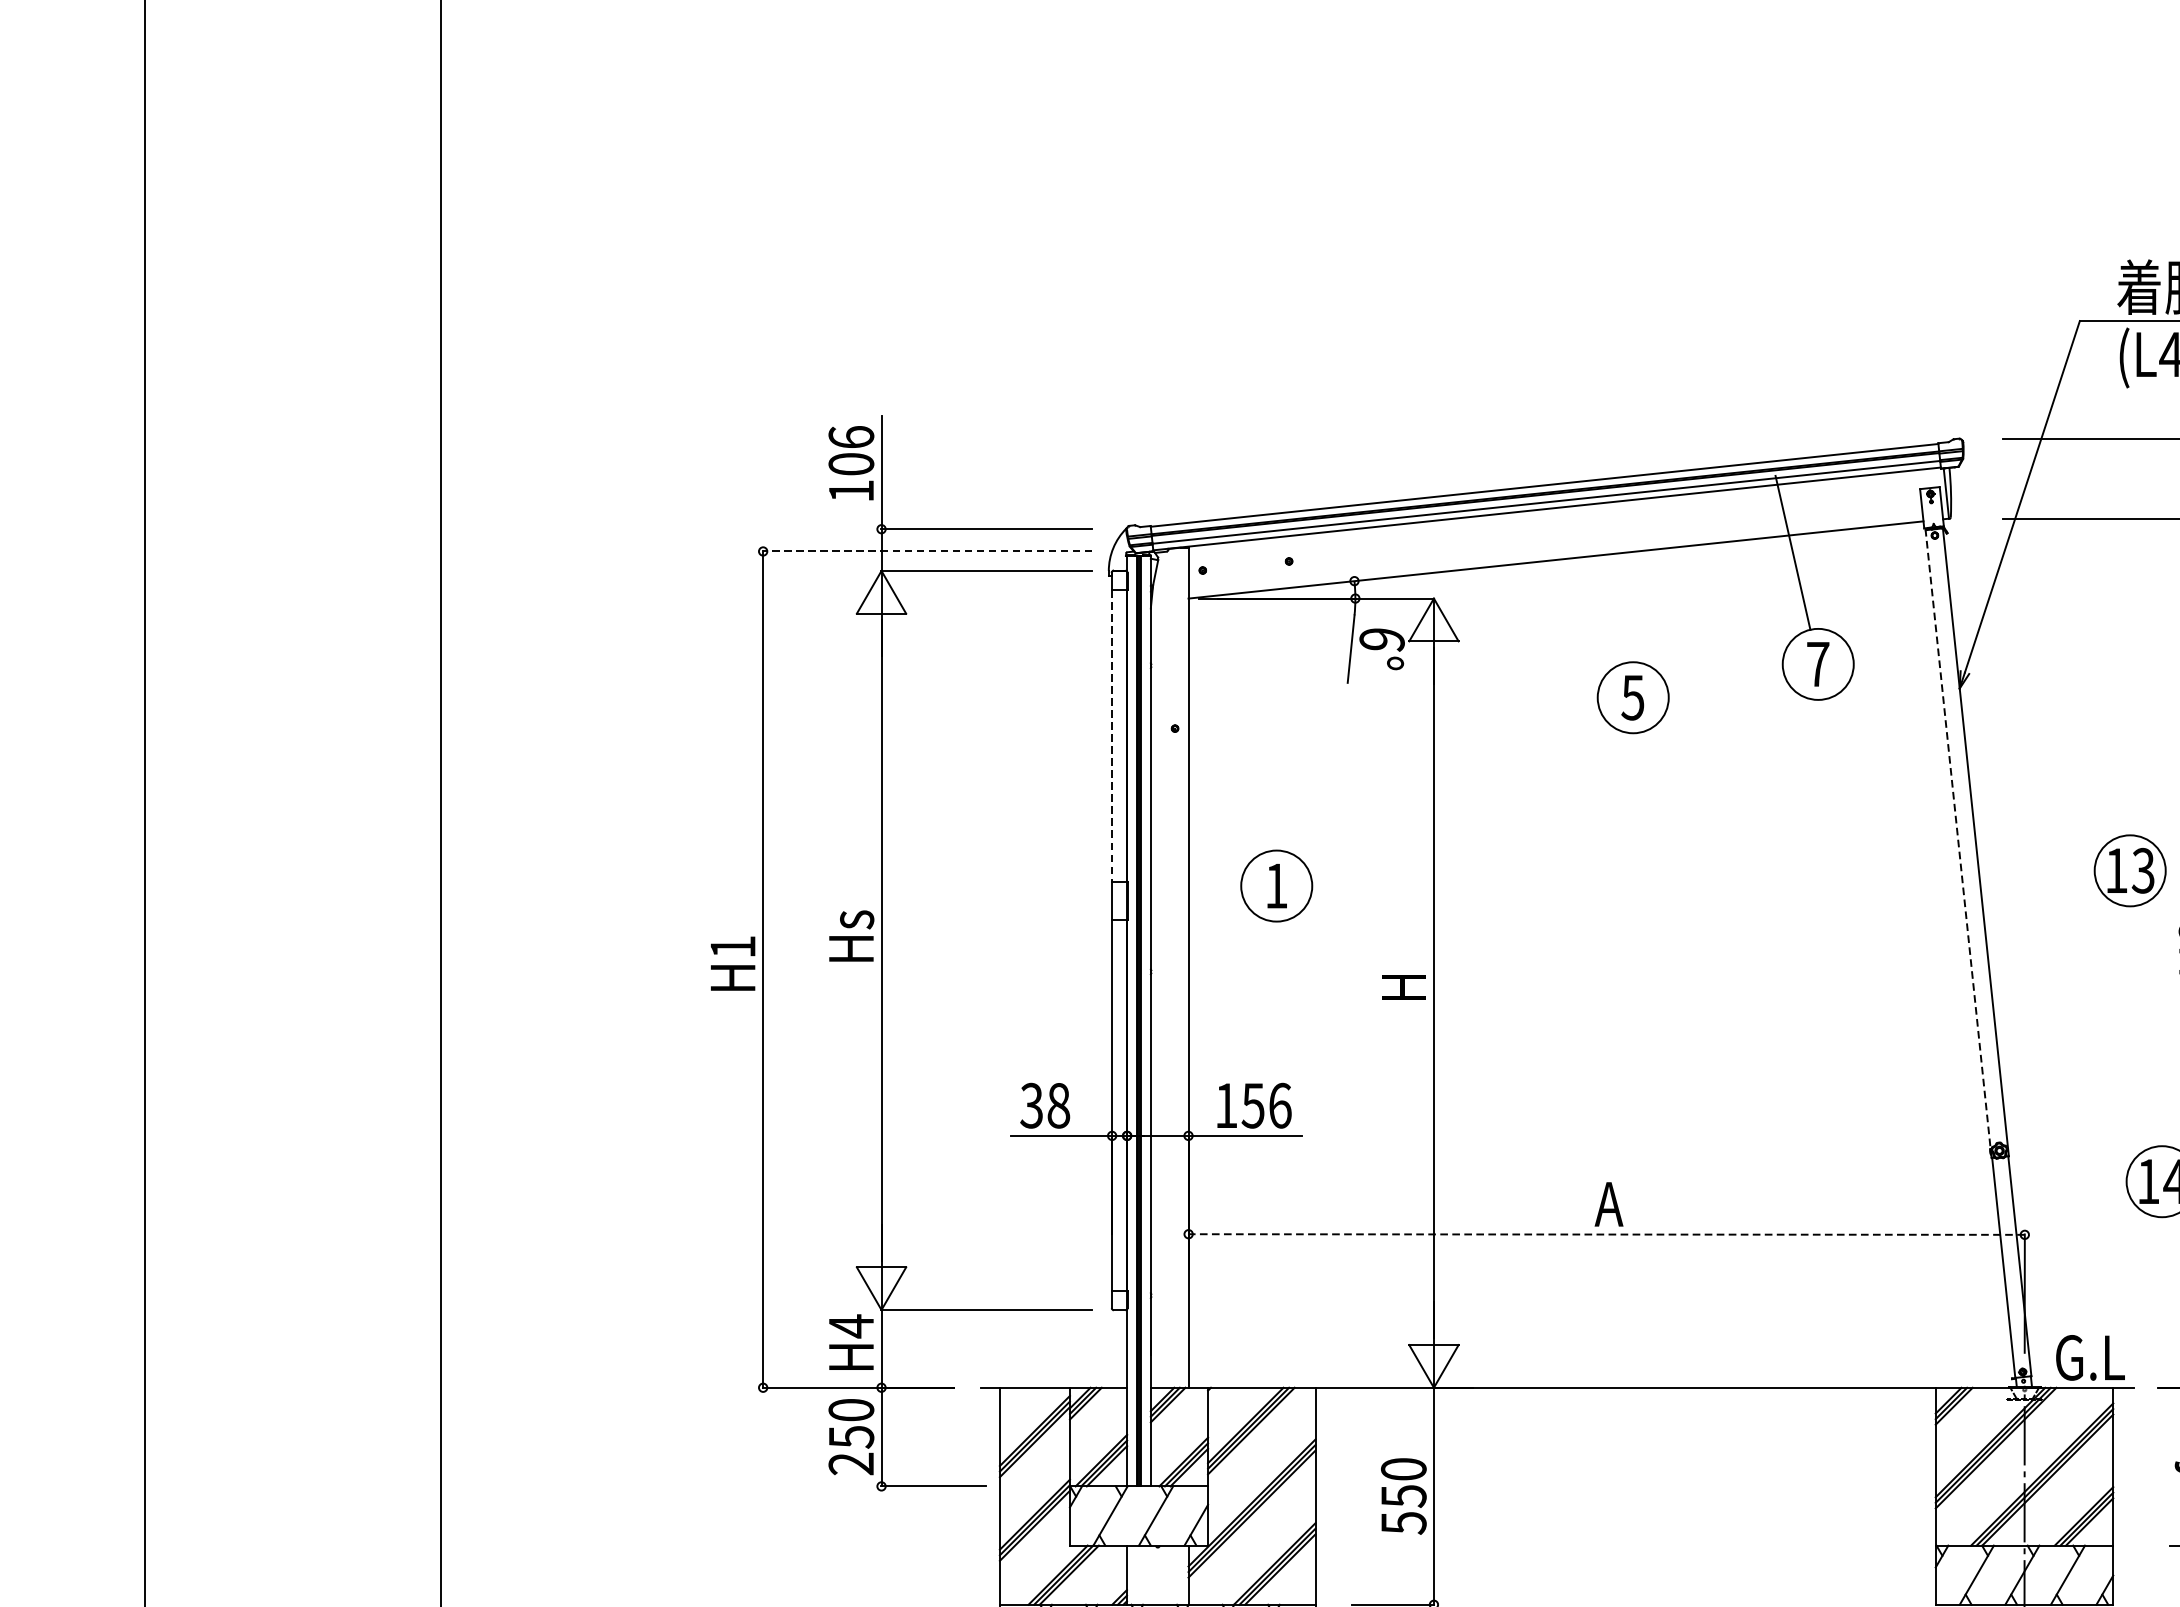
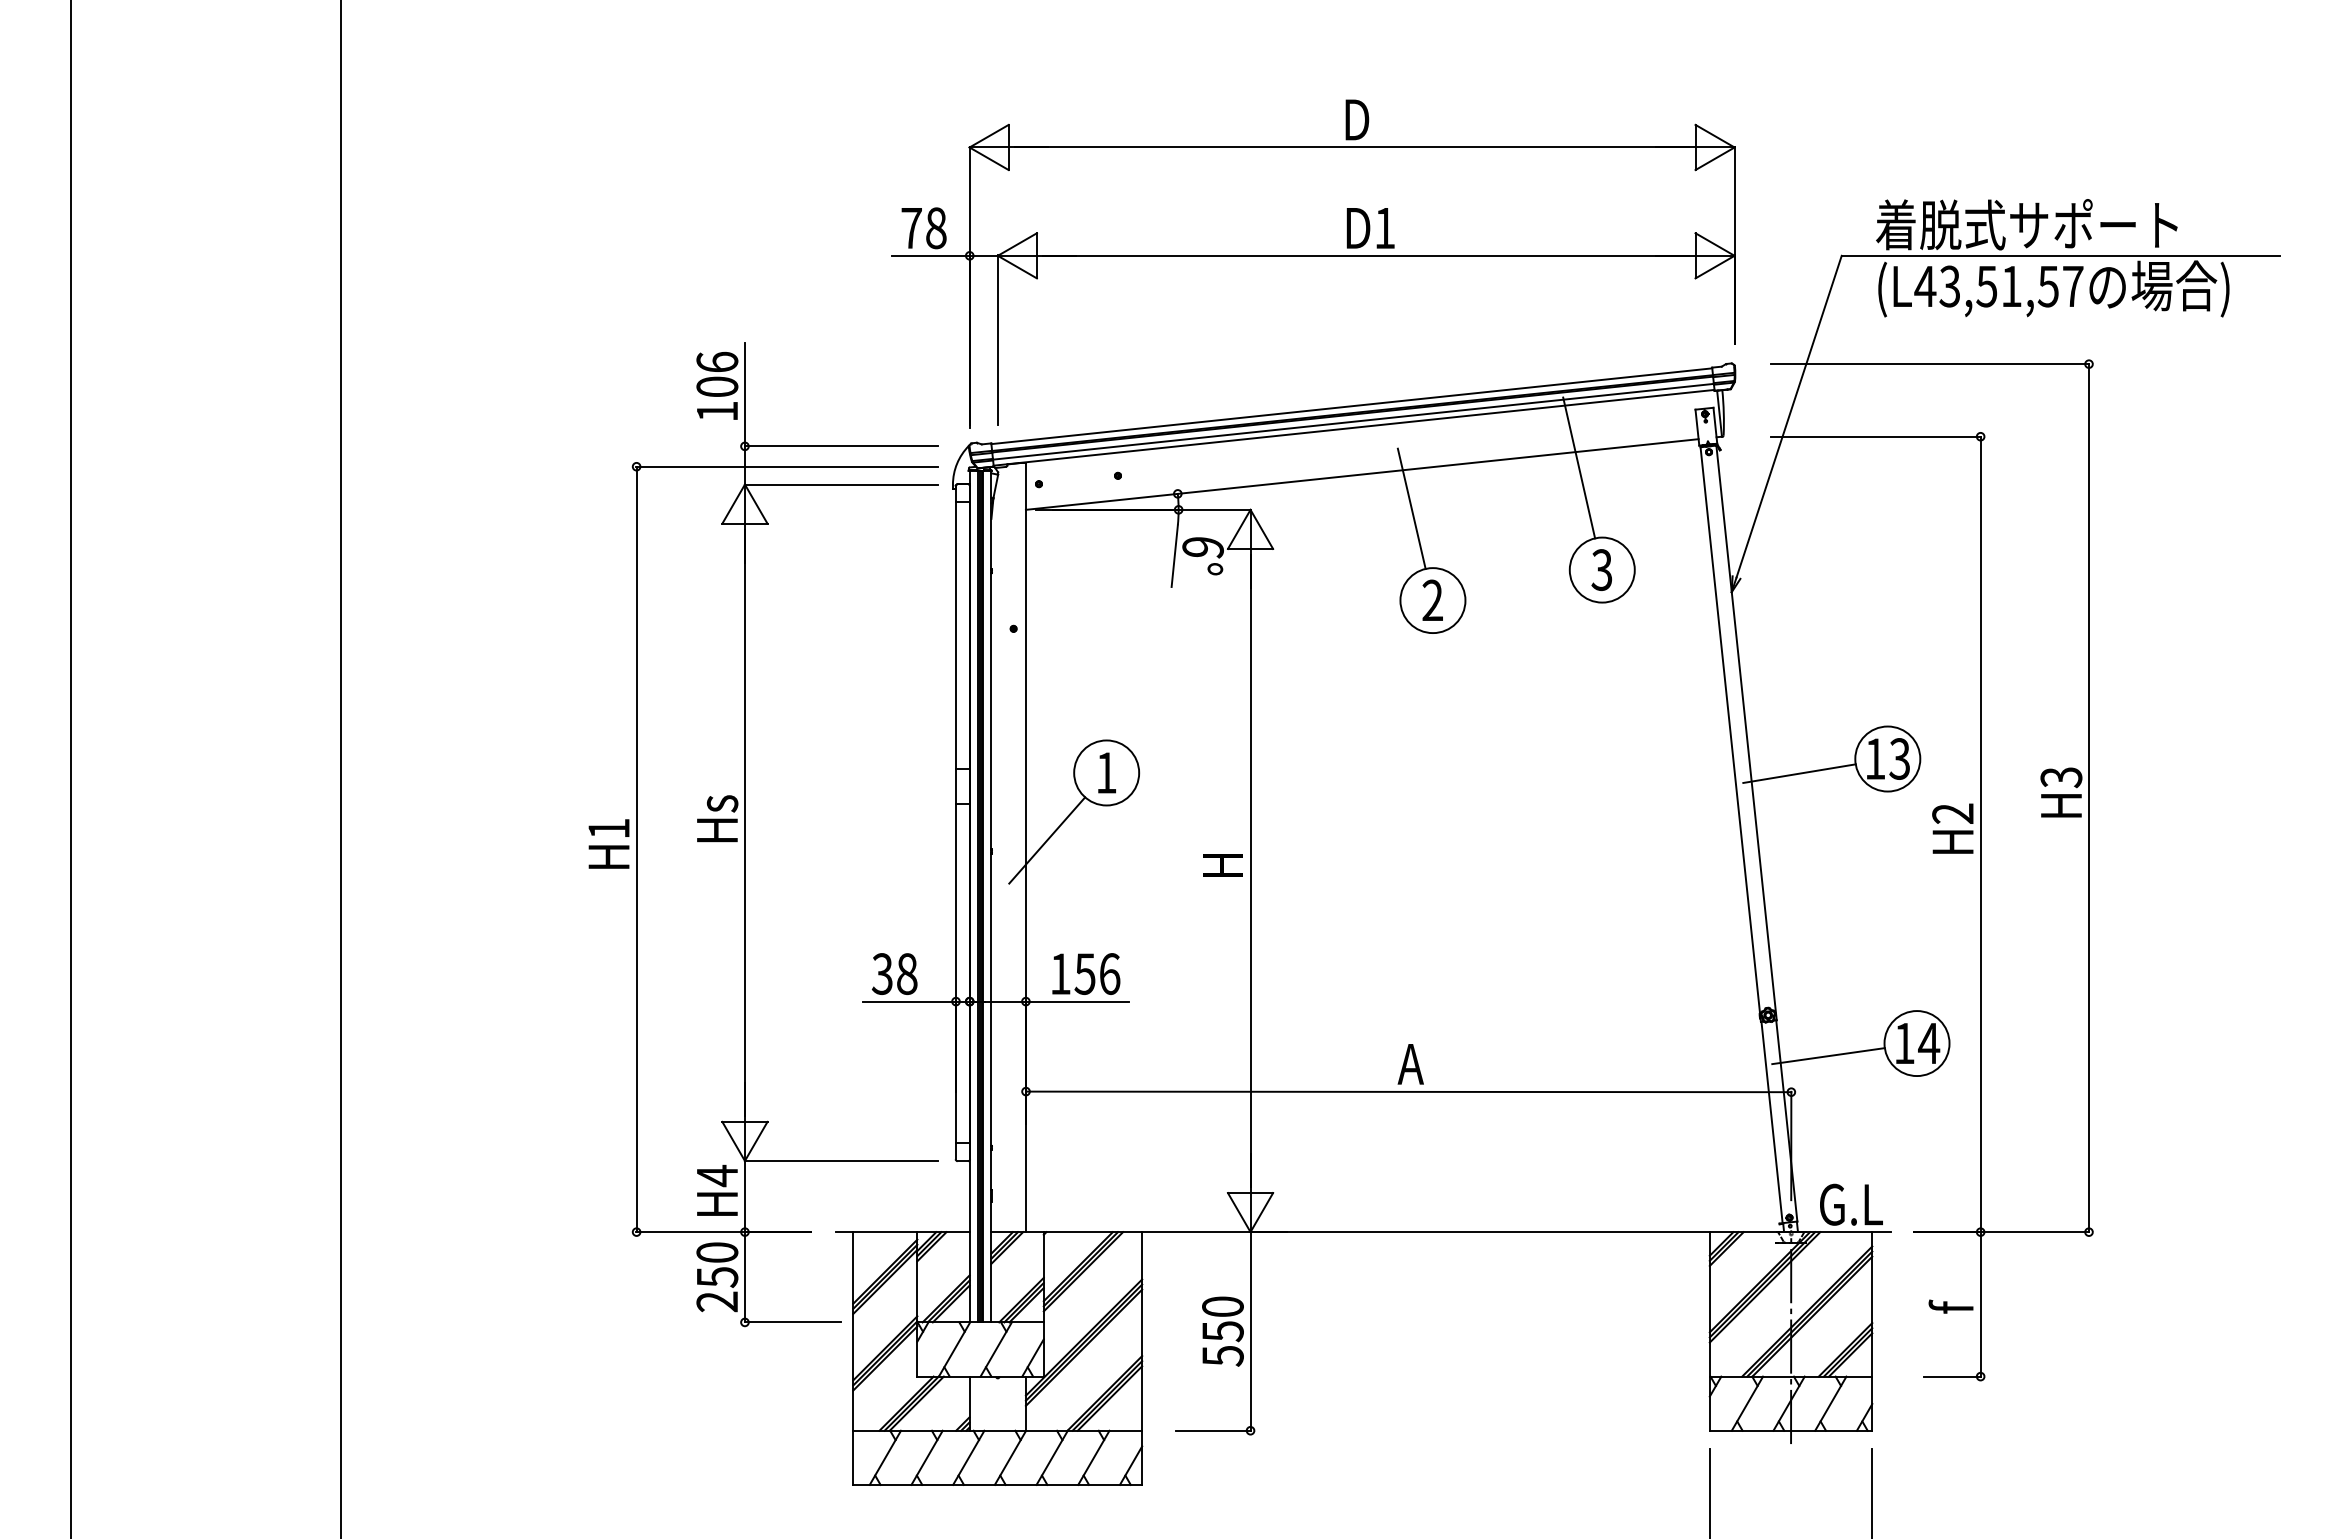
part: (1502, 321) -> (1313, 256), added
line: (928, 551) -> (787, 466), dashed -> solid
line: (1609, 597) -> (1411, 508), added
text: (1817, 664) -> (1601, 570), 7 -> 3
text: (1632, 697) -> (1432, 600), 5 -> 2
line: (1112, 736) -> (956, 636), dashed -> solid
line: (1958, 844) -> (1730, 734), dashed -> solid
line: (2033, 886) -> (1799, 773), added
line: (1212, 959) -> (1047, 840), added
line: (2065, 1195) -> (1828, 1056), added
line: (1606, 1234) -> (1408, 1091), dashed -> solid

